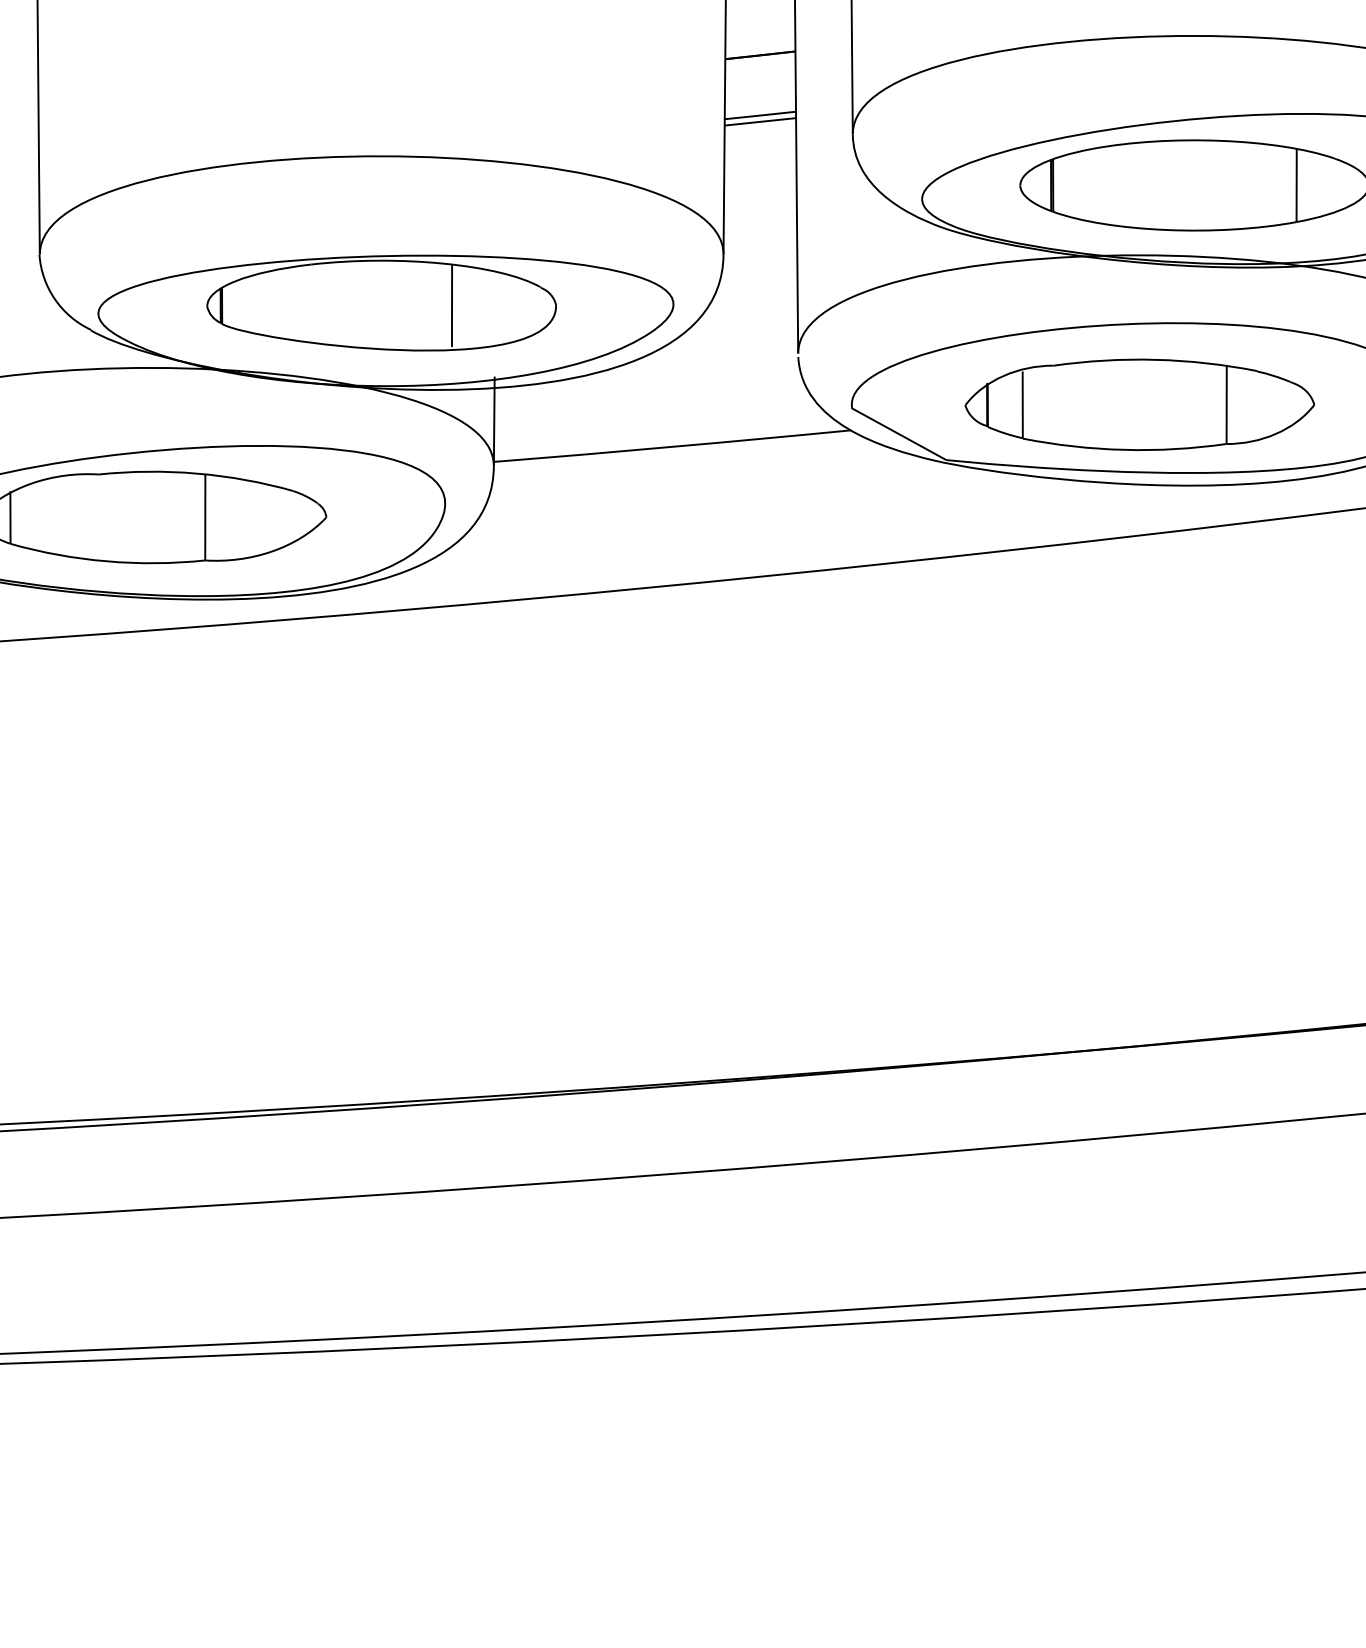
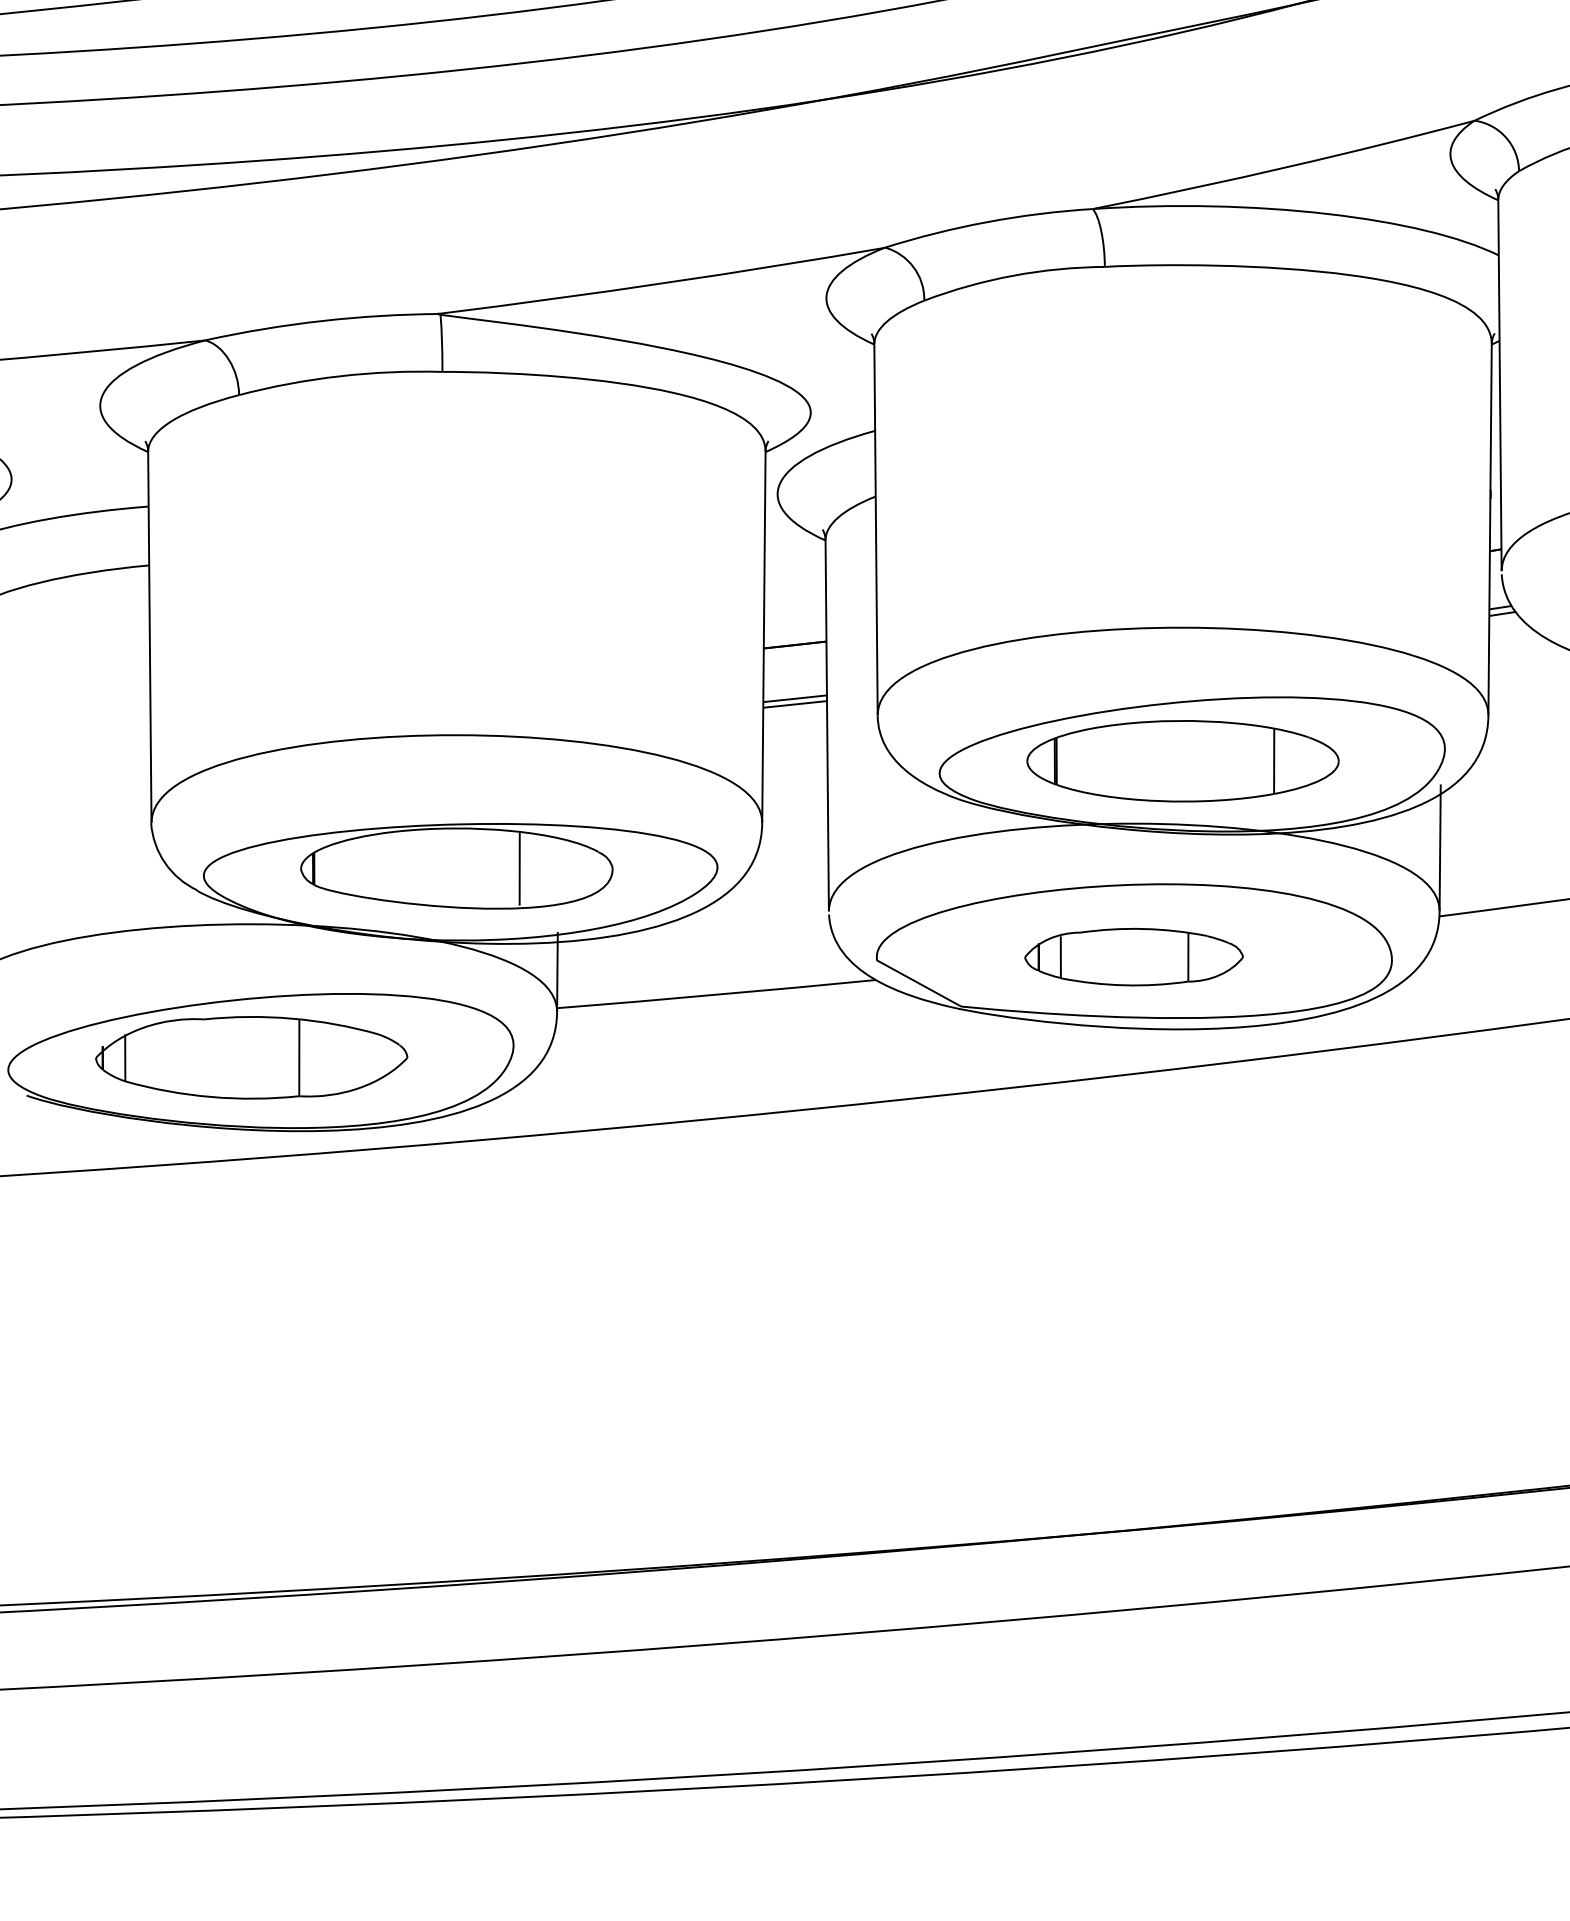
part: (1139, 404) -> (1133, 956), size x0.7

